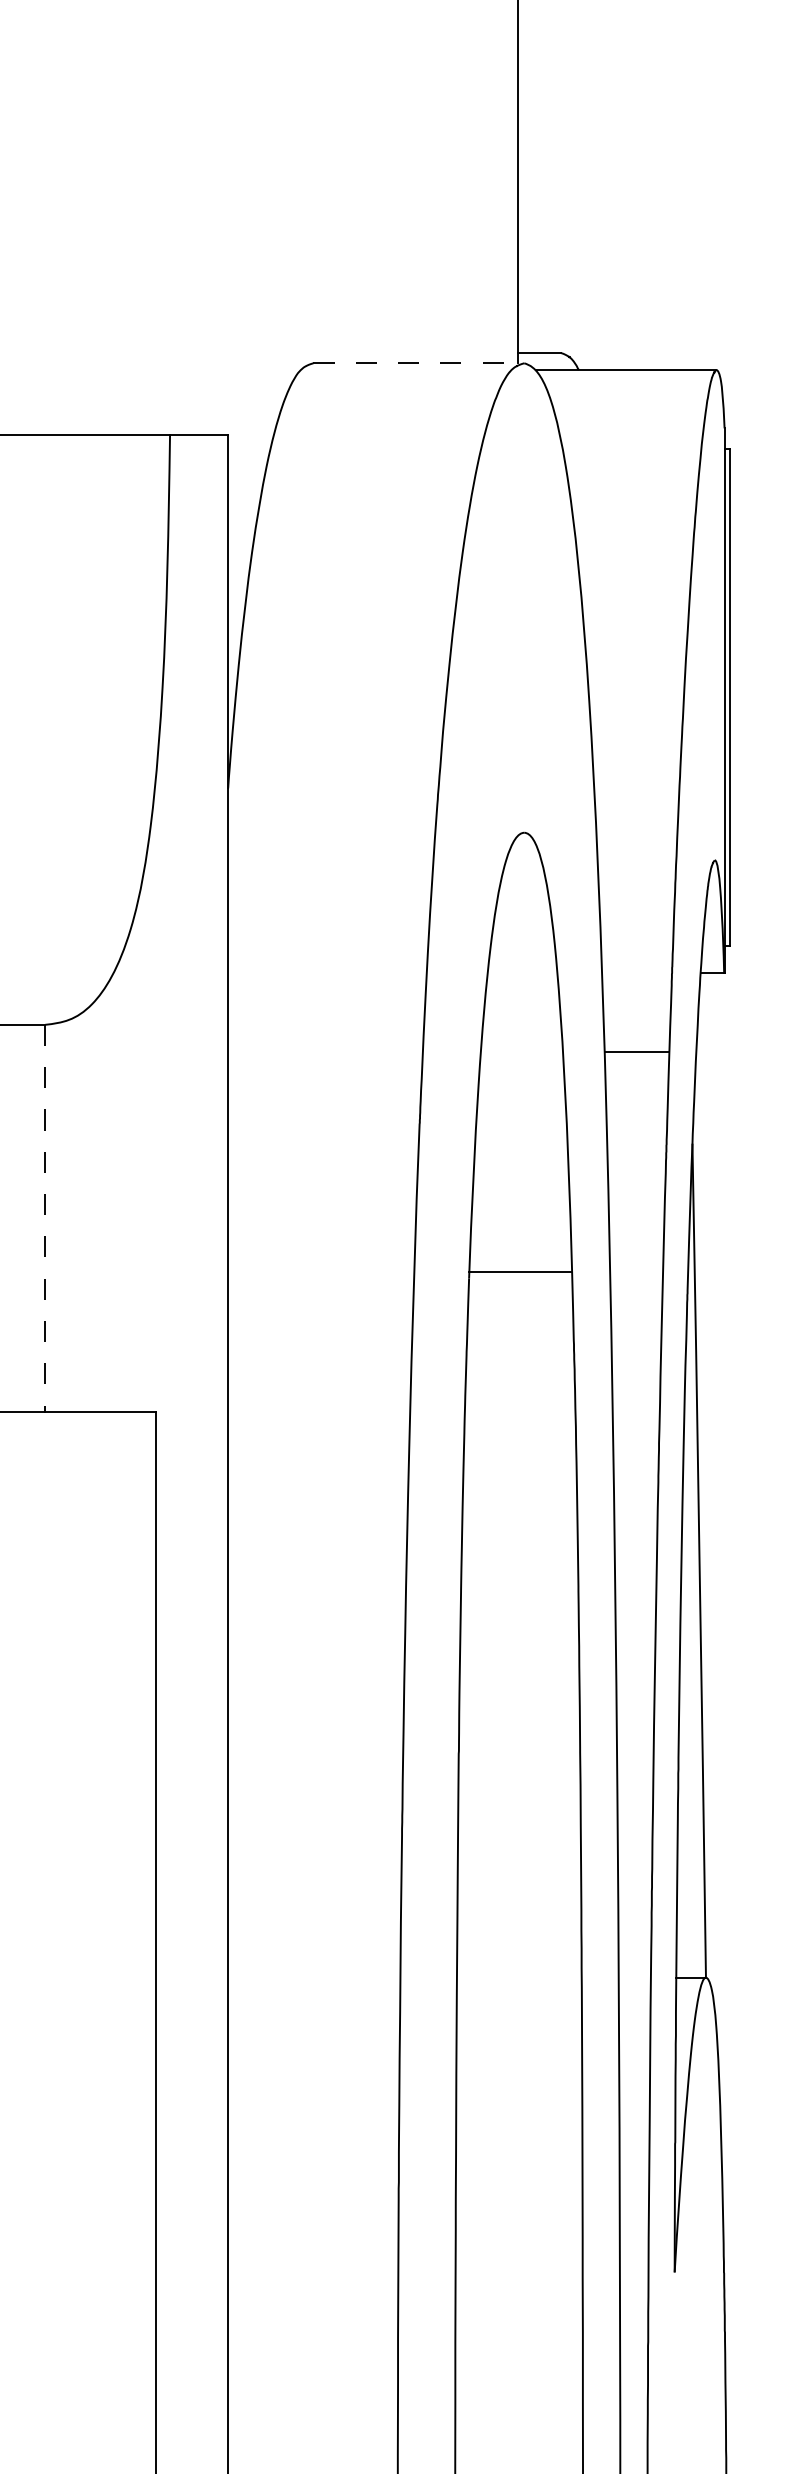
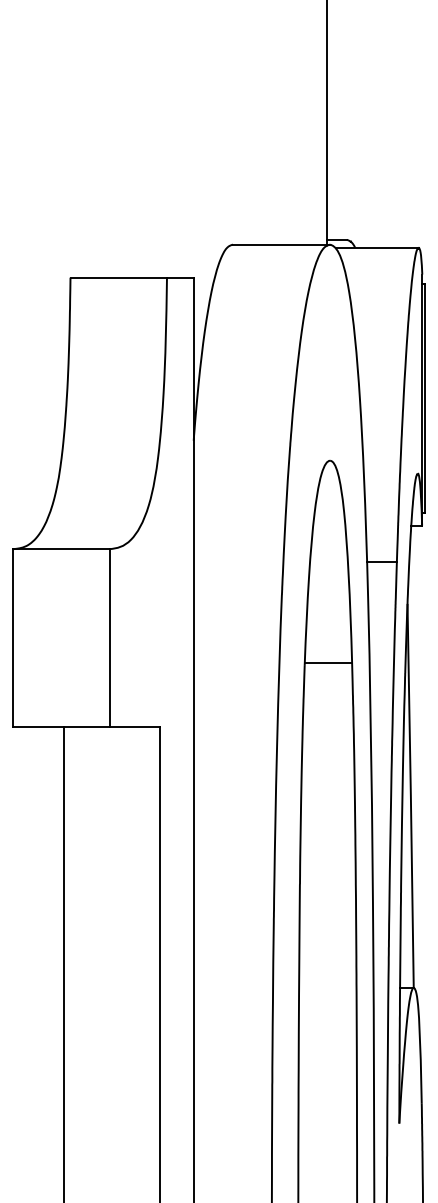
line: (418, 363) -> (281, 244), dashed -> solid
line: (45, 1218) -> (109, 638), dashed -> solid

